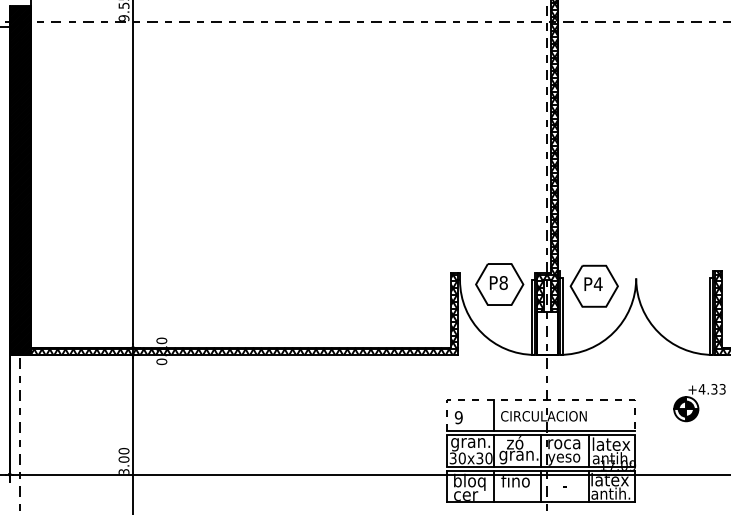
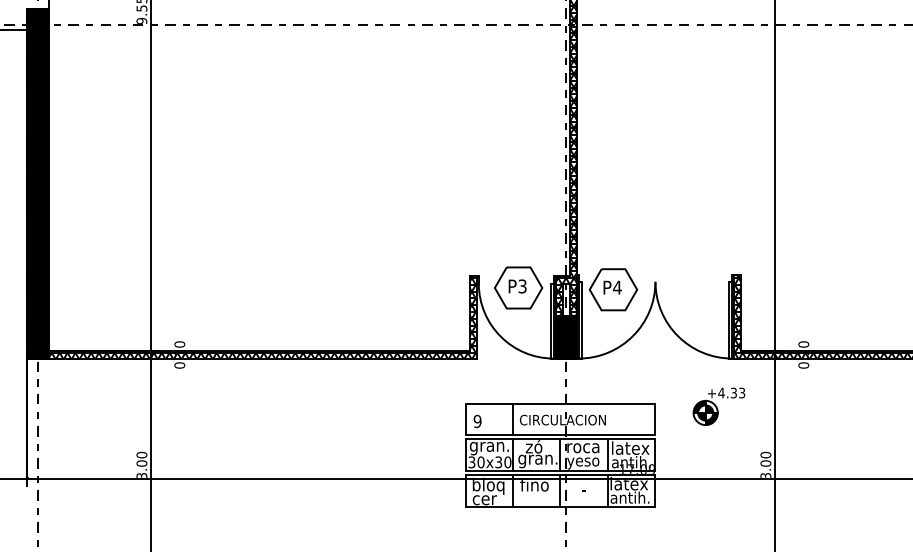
text: (503, 283) -> (522, 286), P8 -> P3
hatch: (546, 332) -> (565, 336), added
line: (541, 399) -> (560, 403), dashed -> solid

